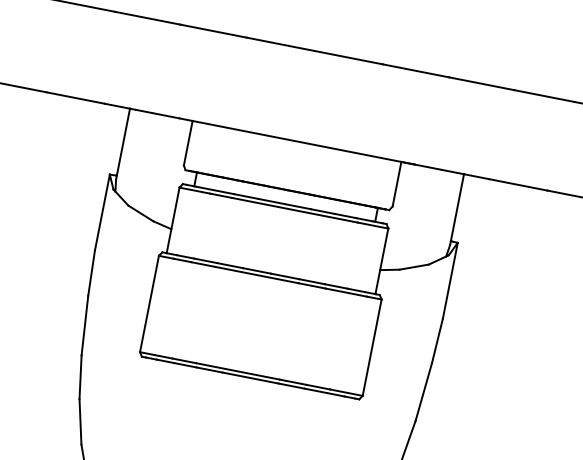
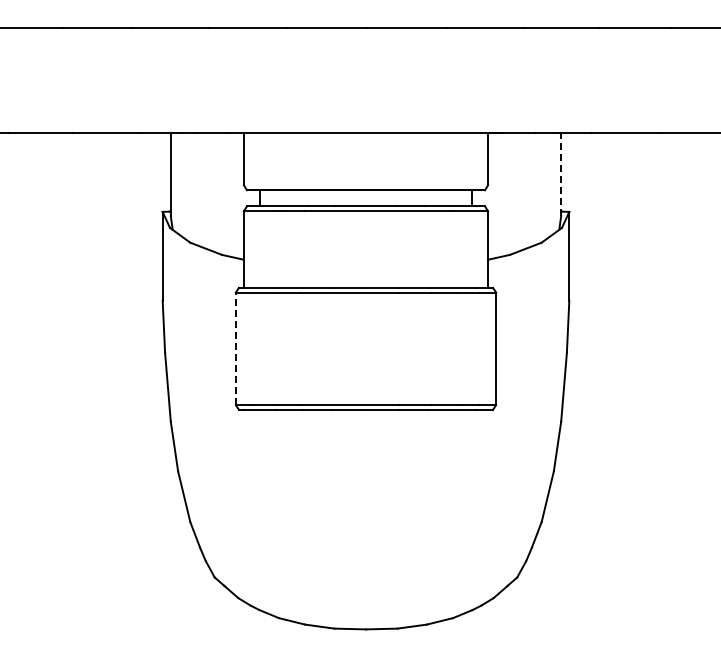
line: (457, 209) -> (561, 174), solid -> dashed
line: (149, 303) -> (235, 348), solid -> dashed

